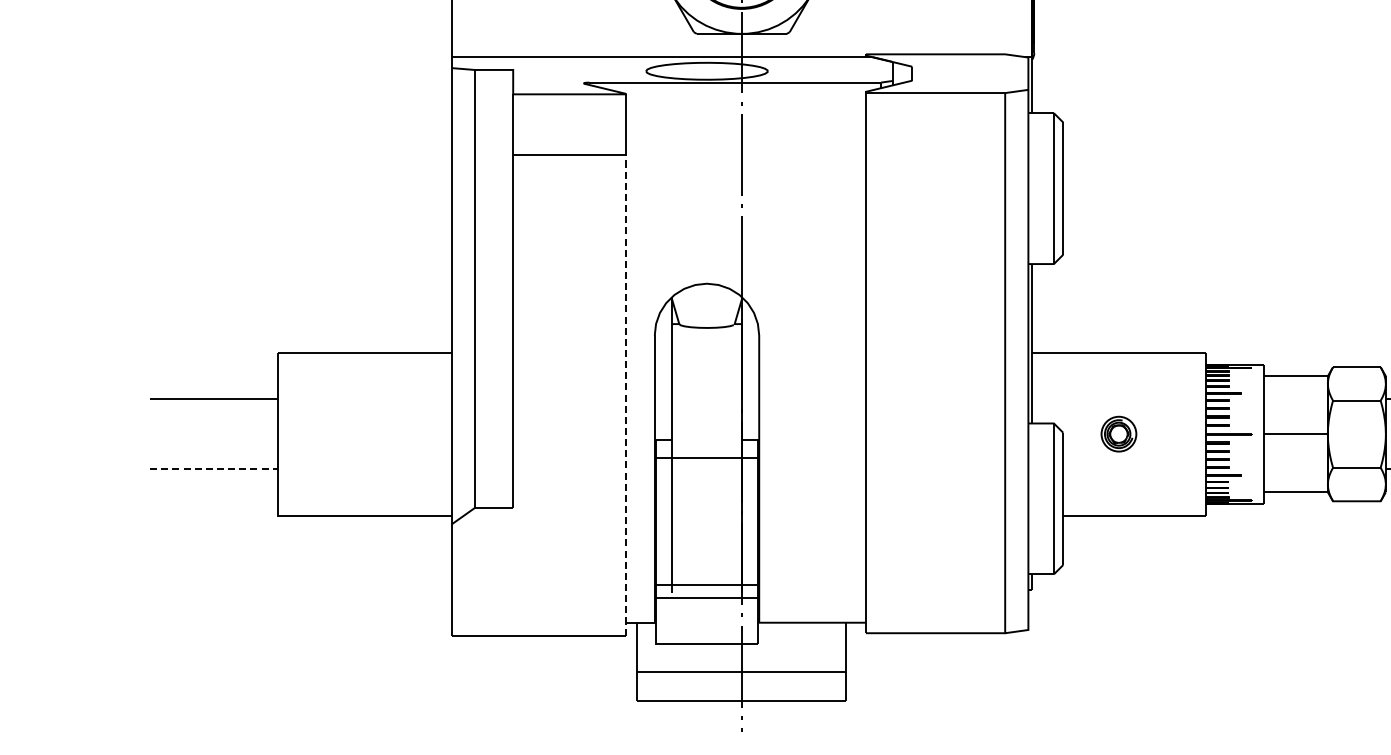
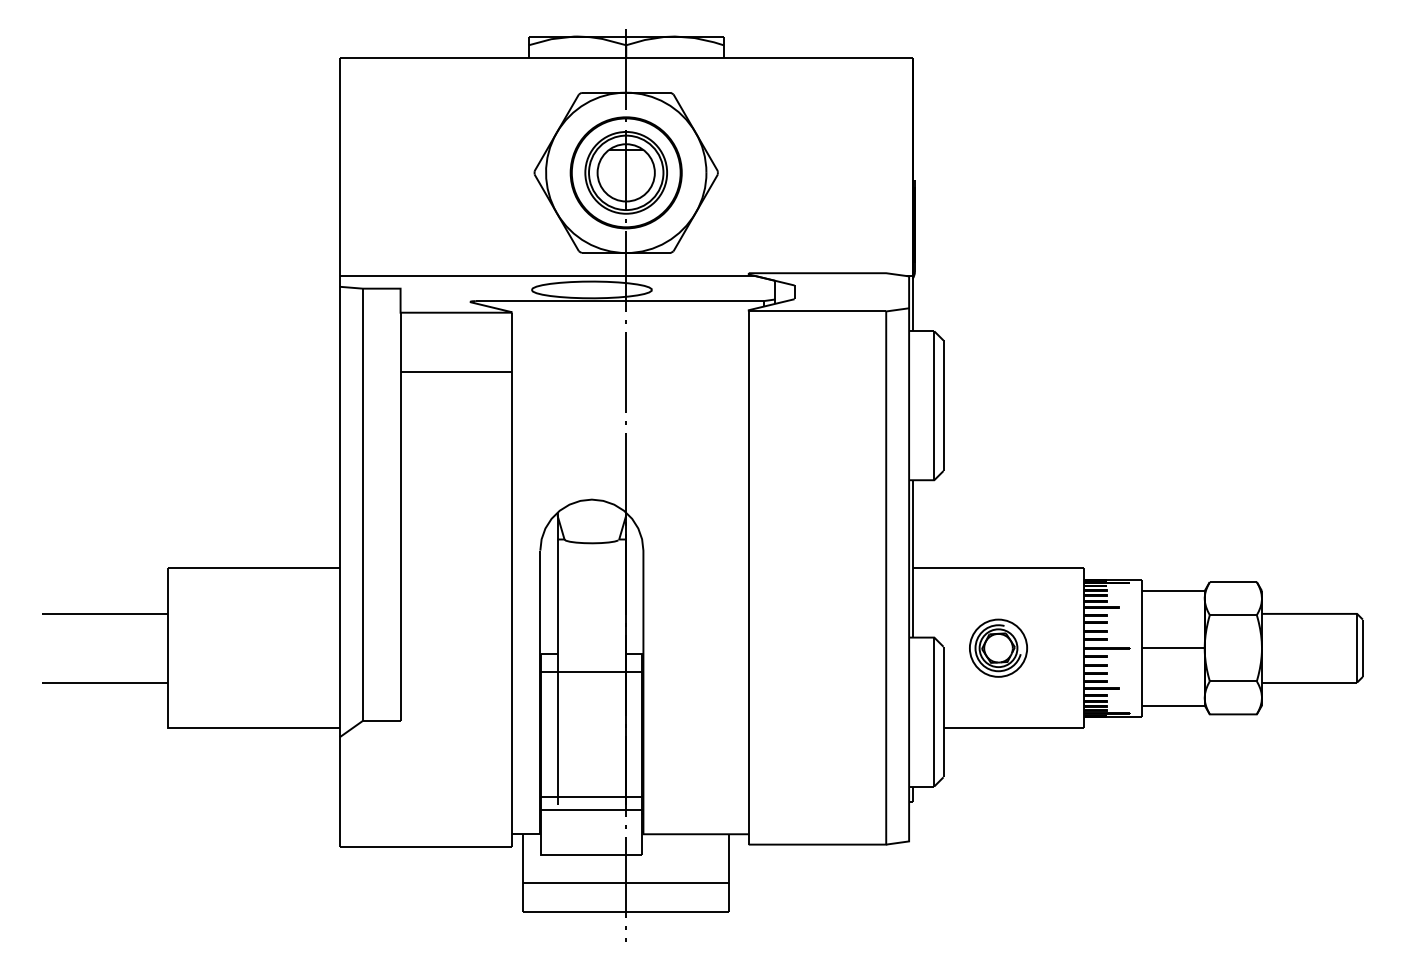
line: (625, 395) -> (511, 609), dashed -> solid
part: (1118, 433) -> (998, 647), size x1.67
line: (214, 468) -> (105, 682), dashed -> solid

